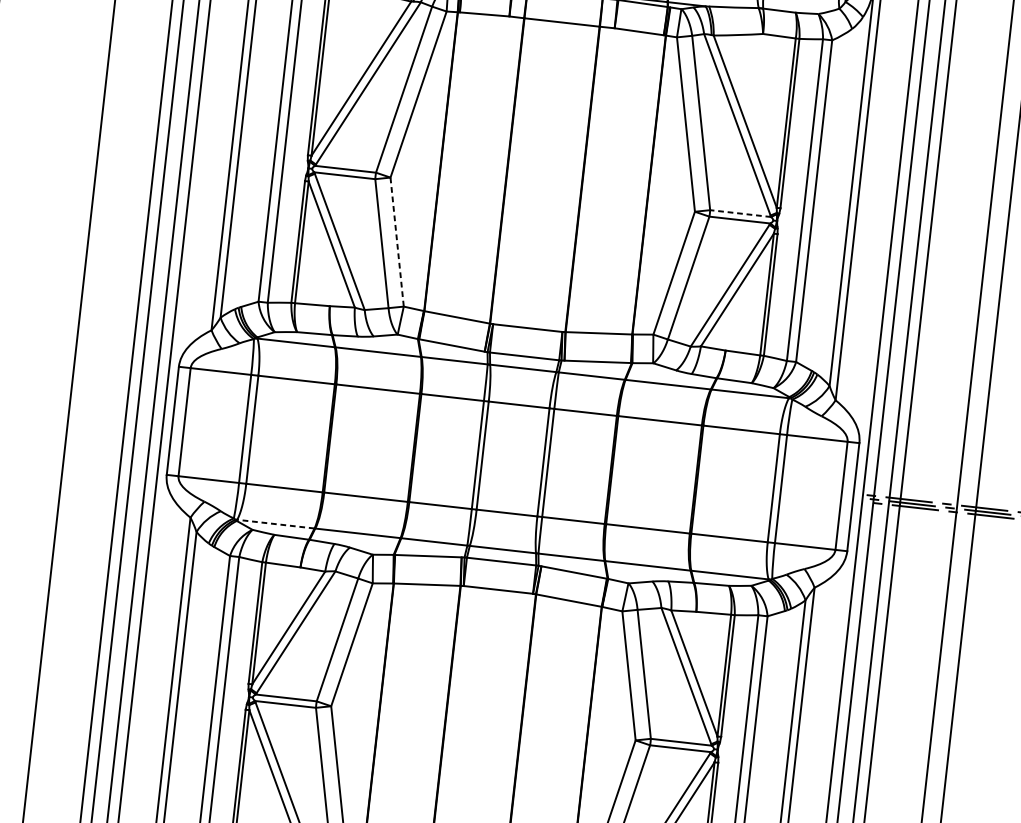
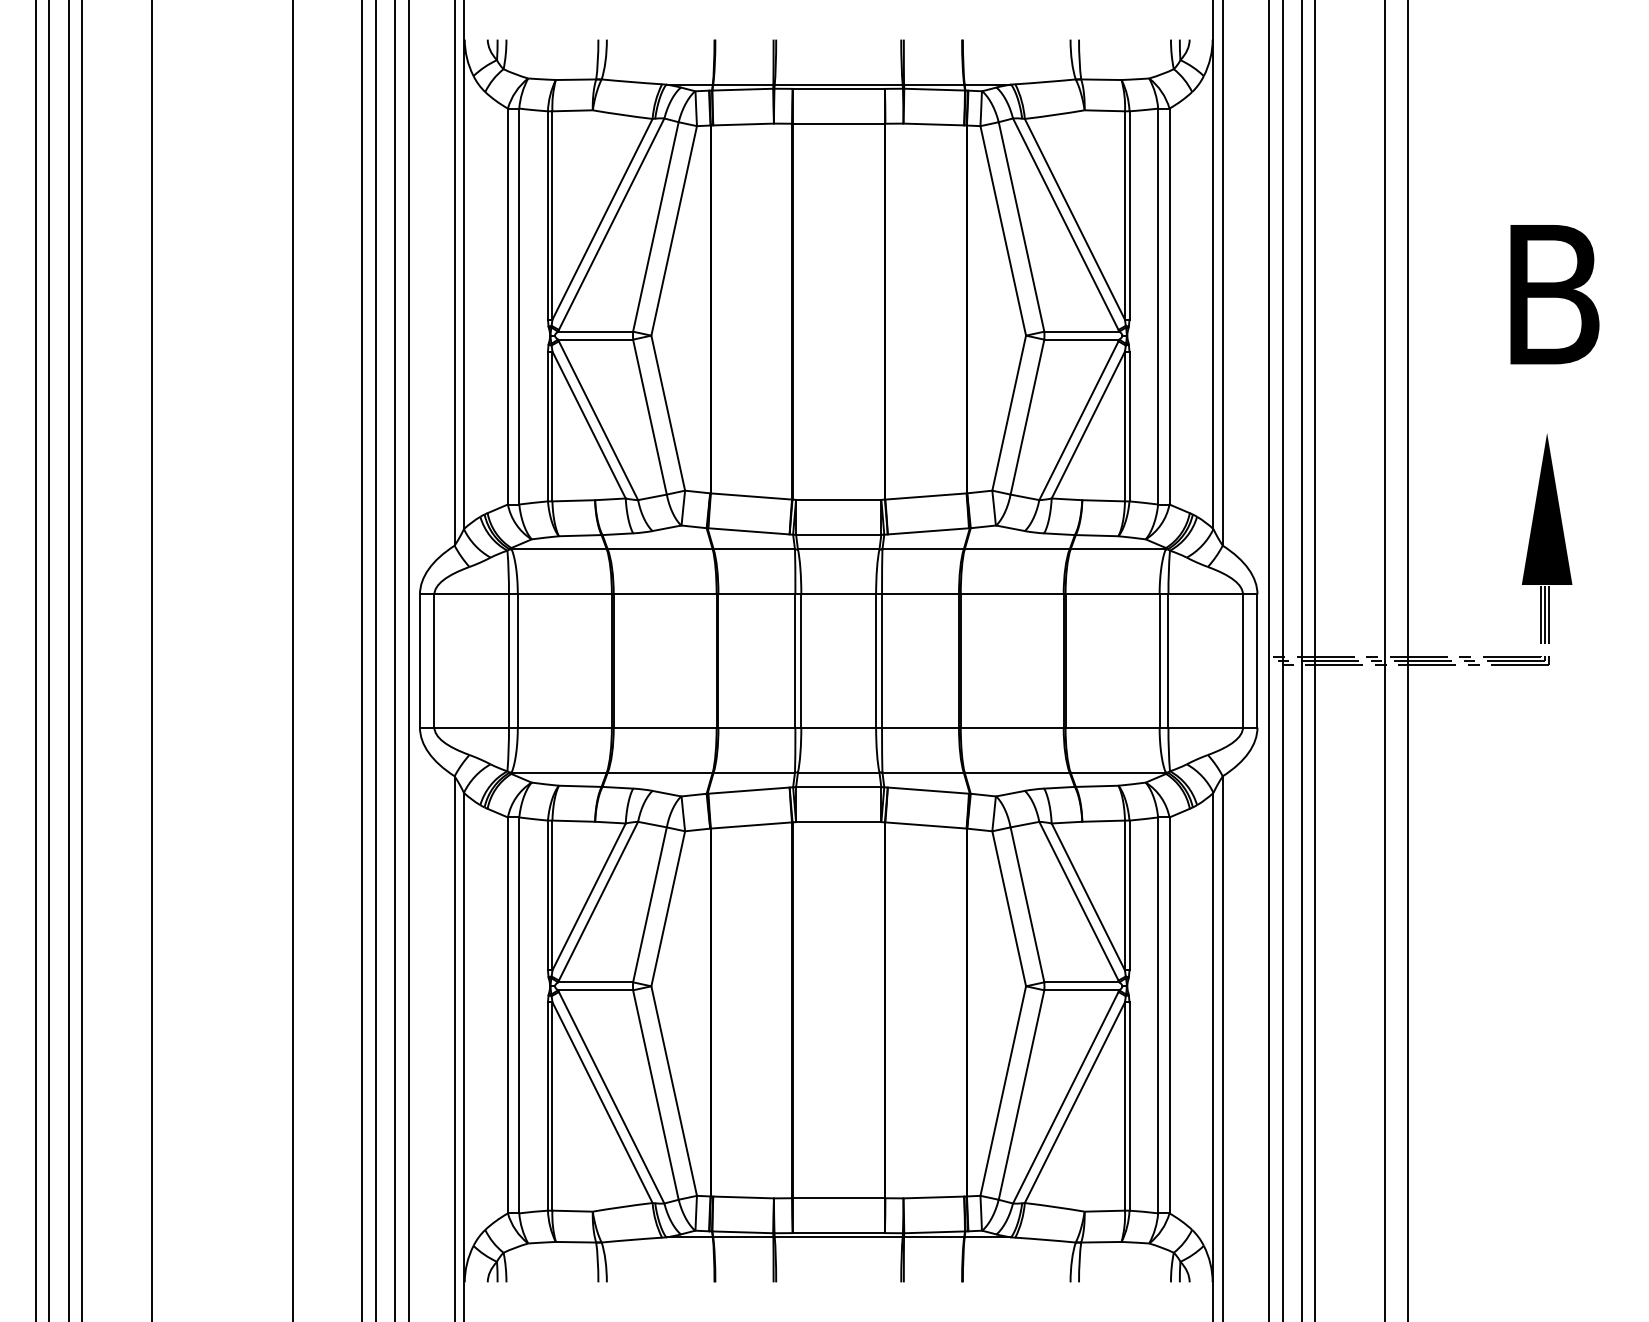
line: (740, 213) -> (1081, 331), dashed -> solid
line: (397, 242) -> (668, 413), dashed -> solid
line: (276, 524) -> (559, 772), dashed -> solid

